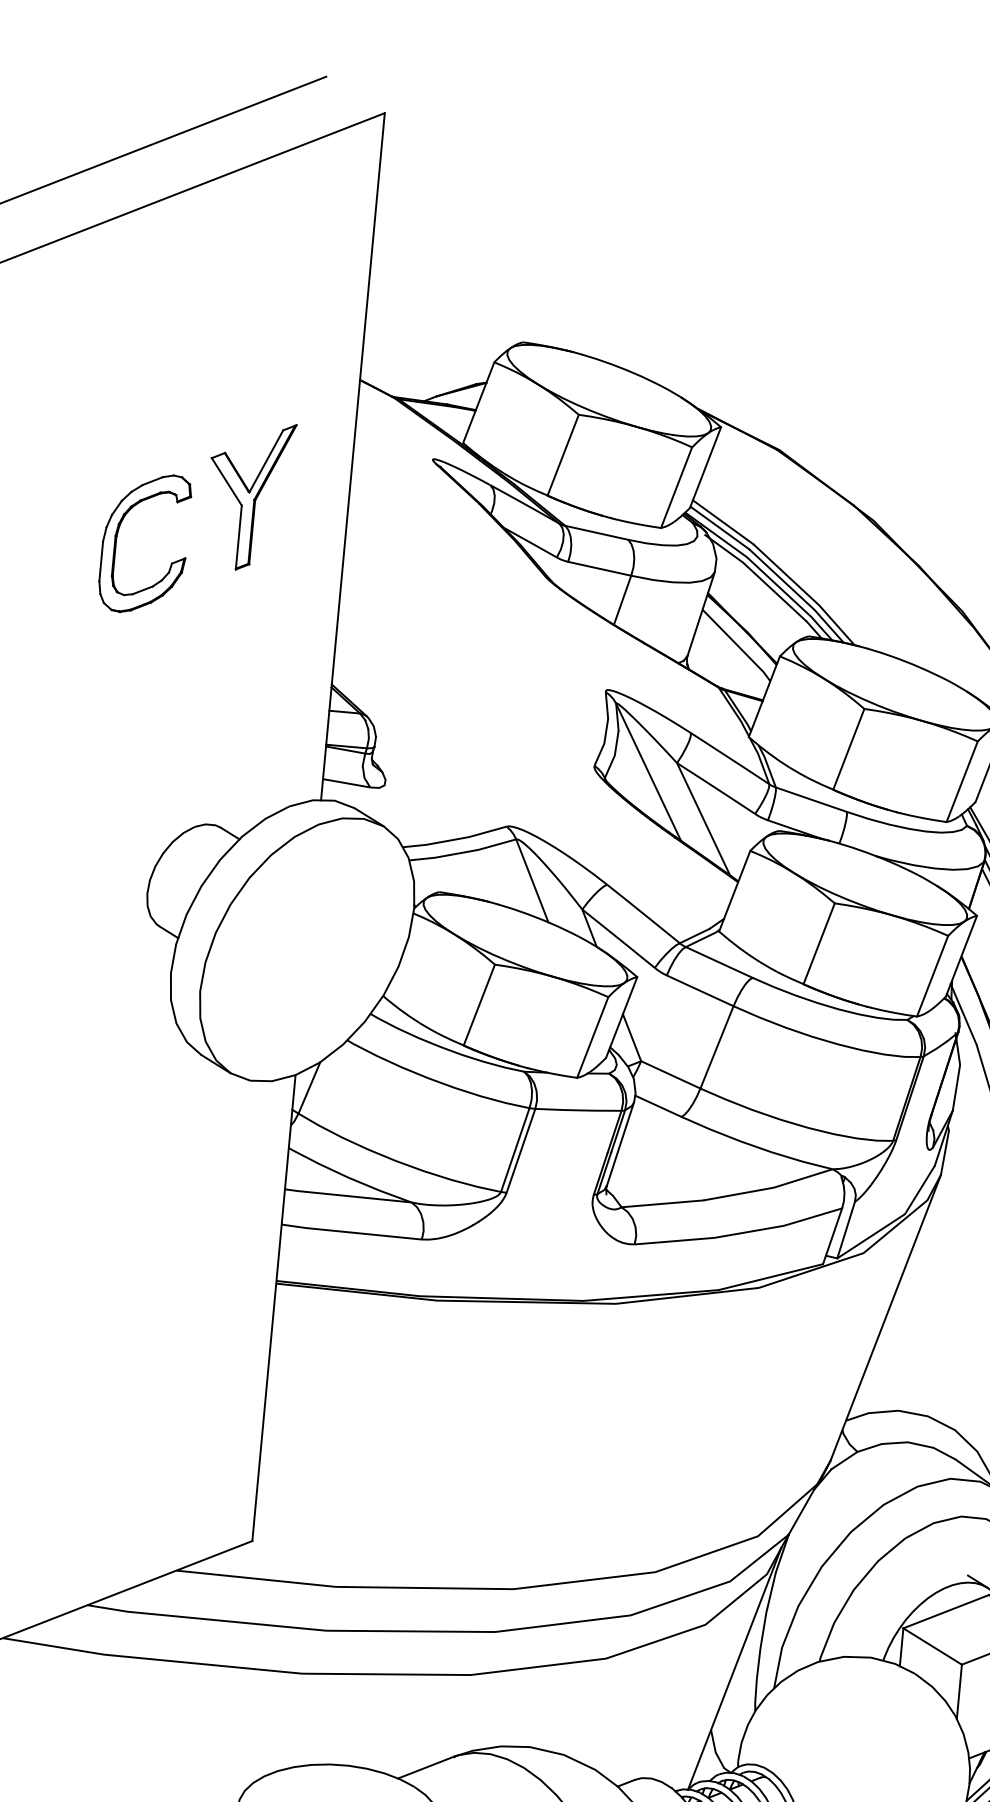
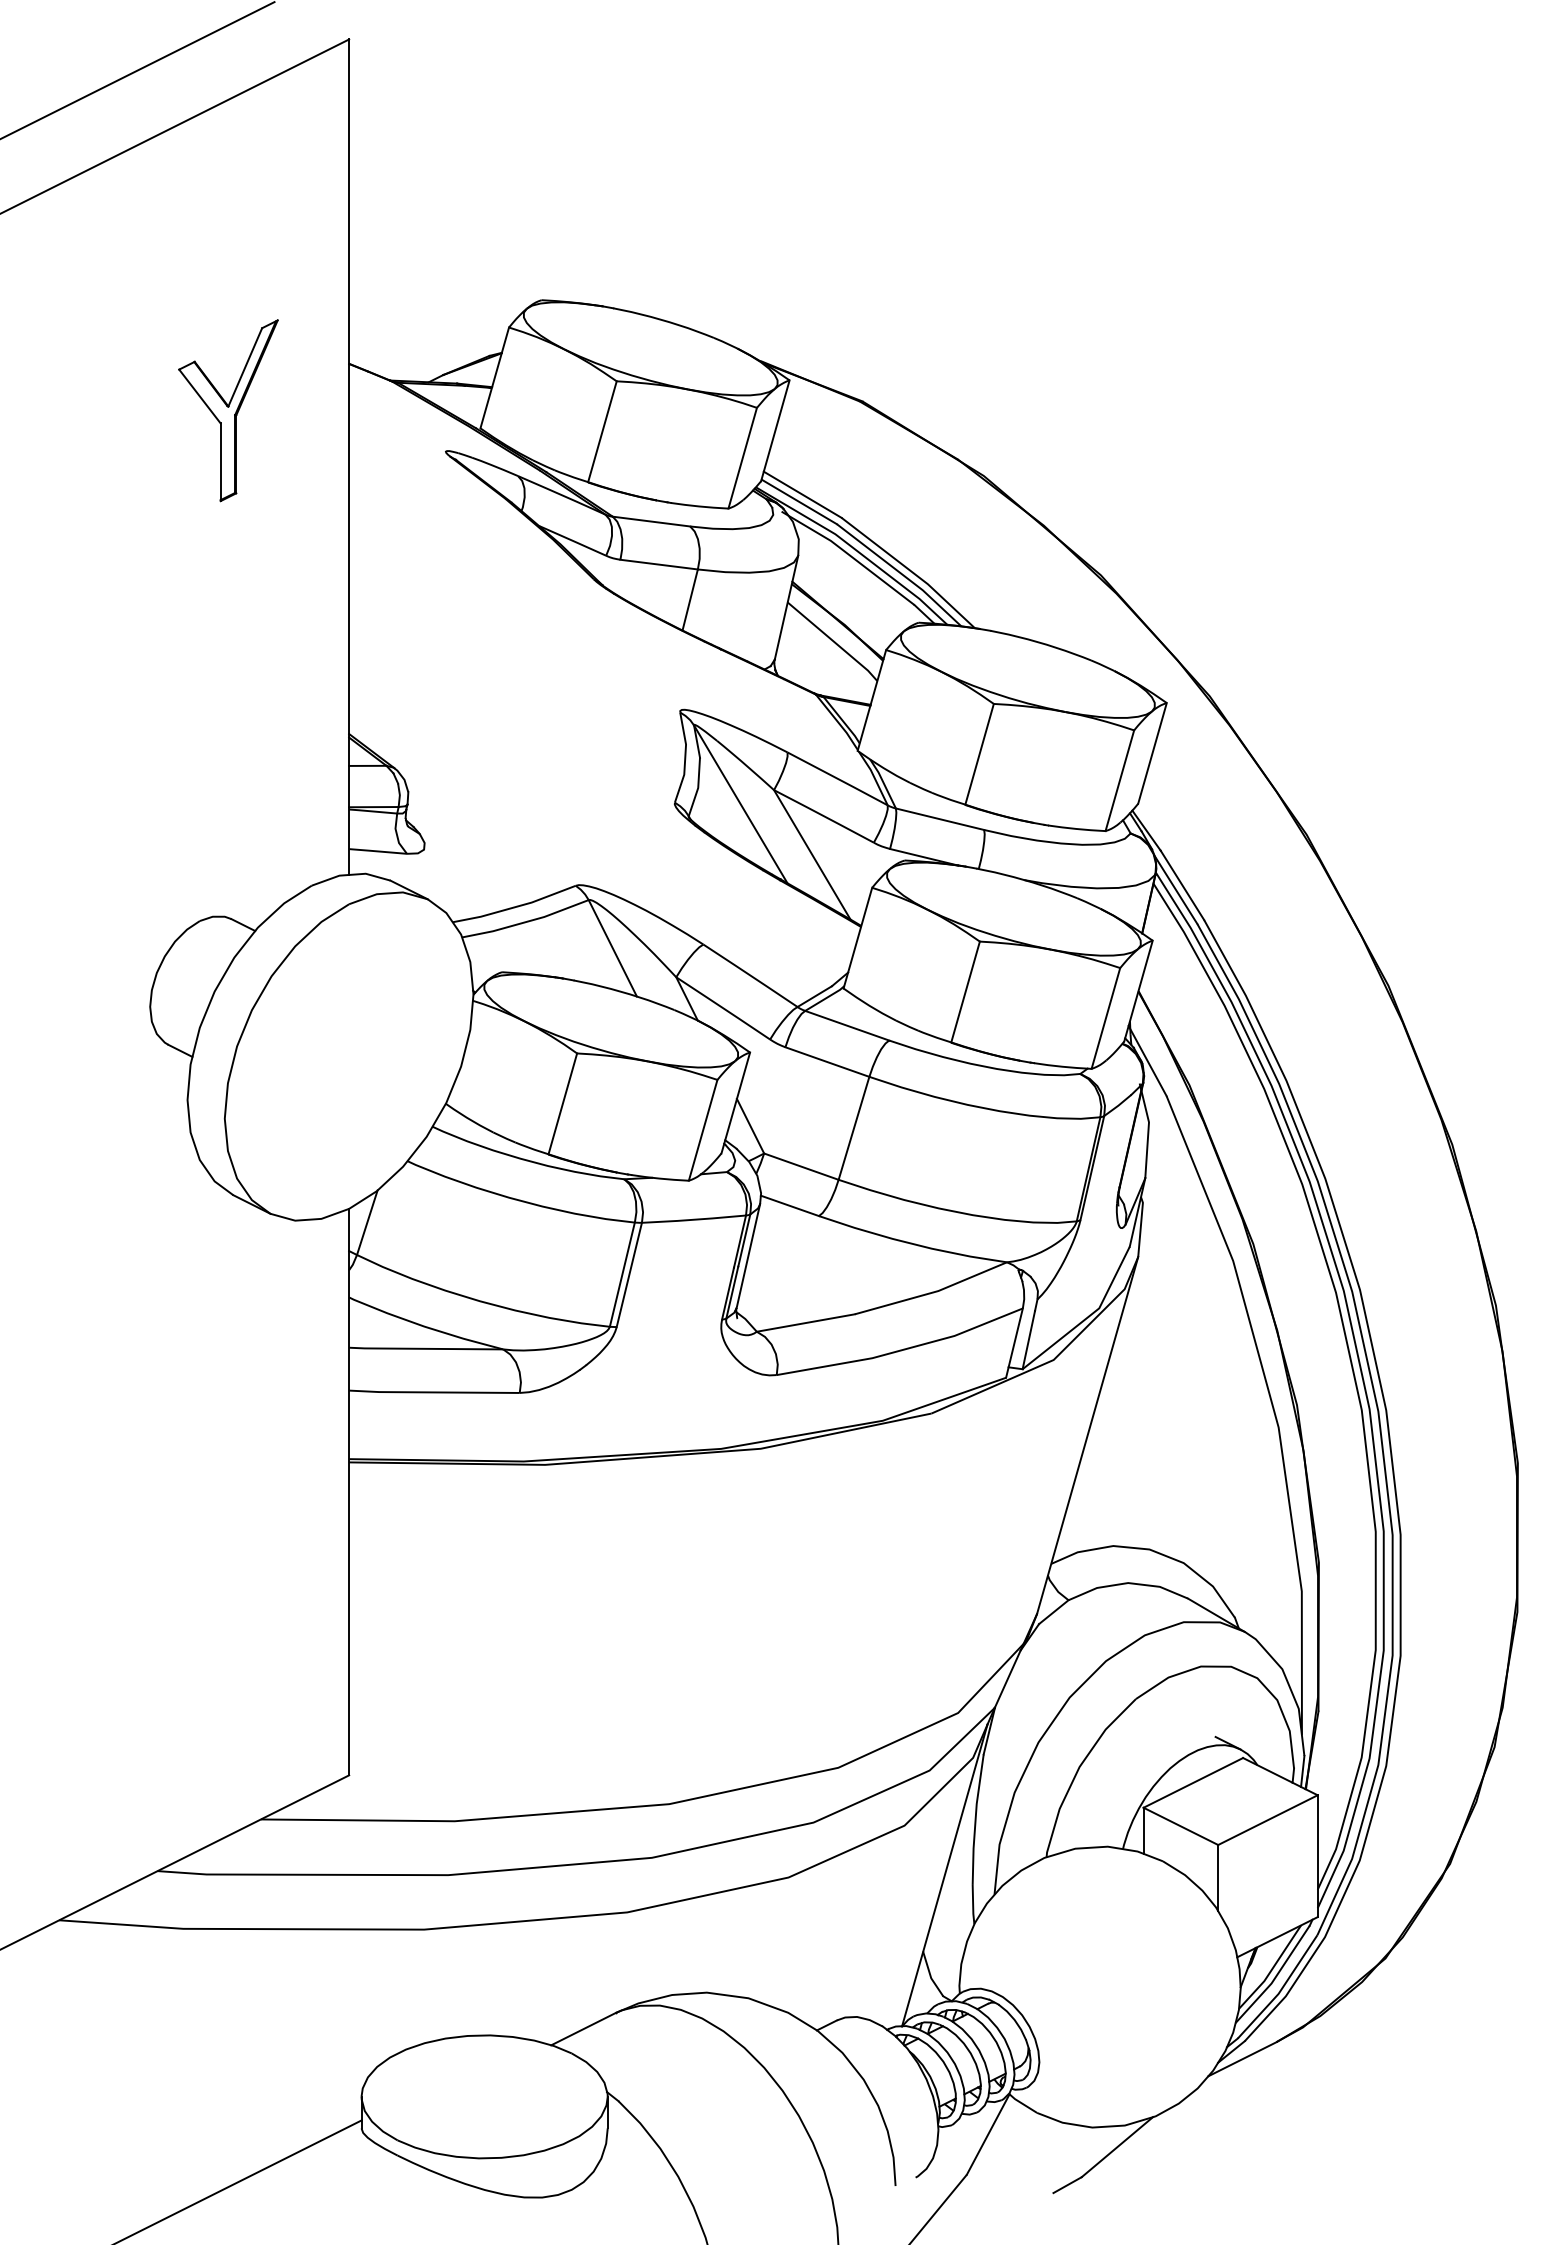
part: (249, 495) -> (228, 410), moved
part: (117, 535) -> (74, 578), removed

